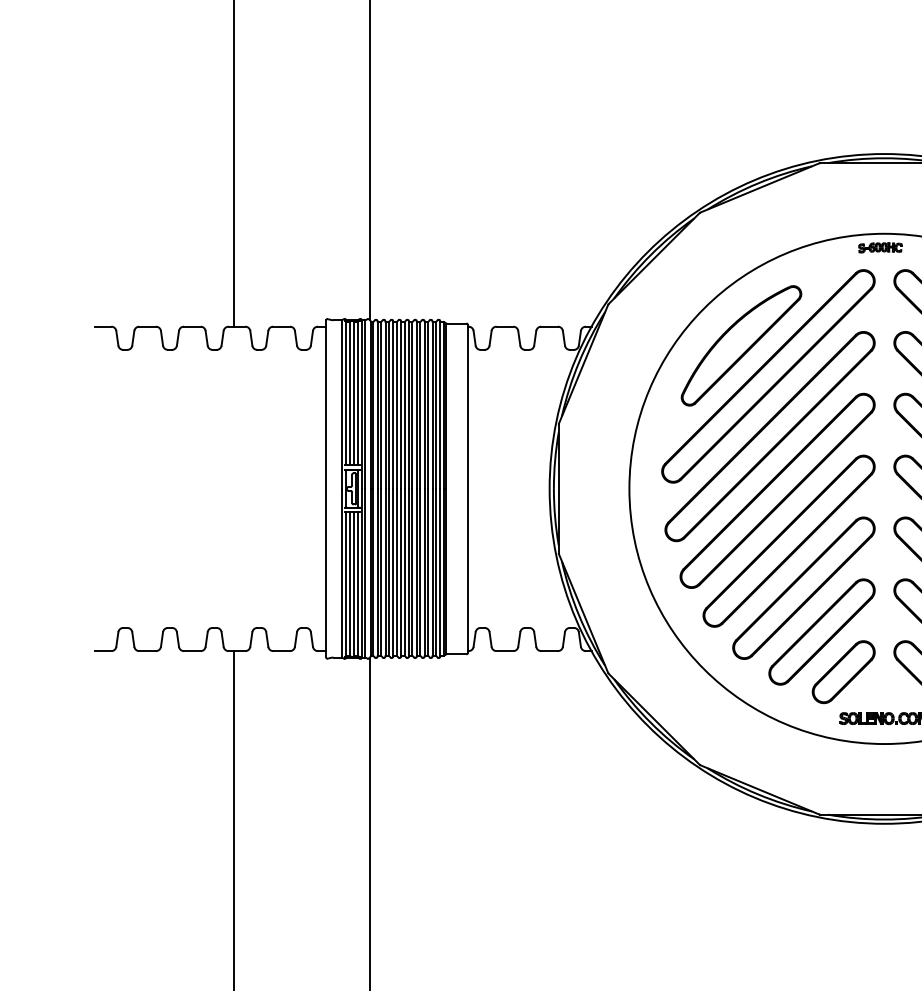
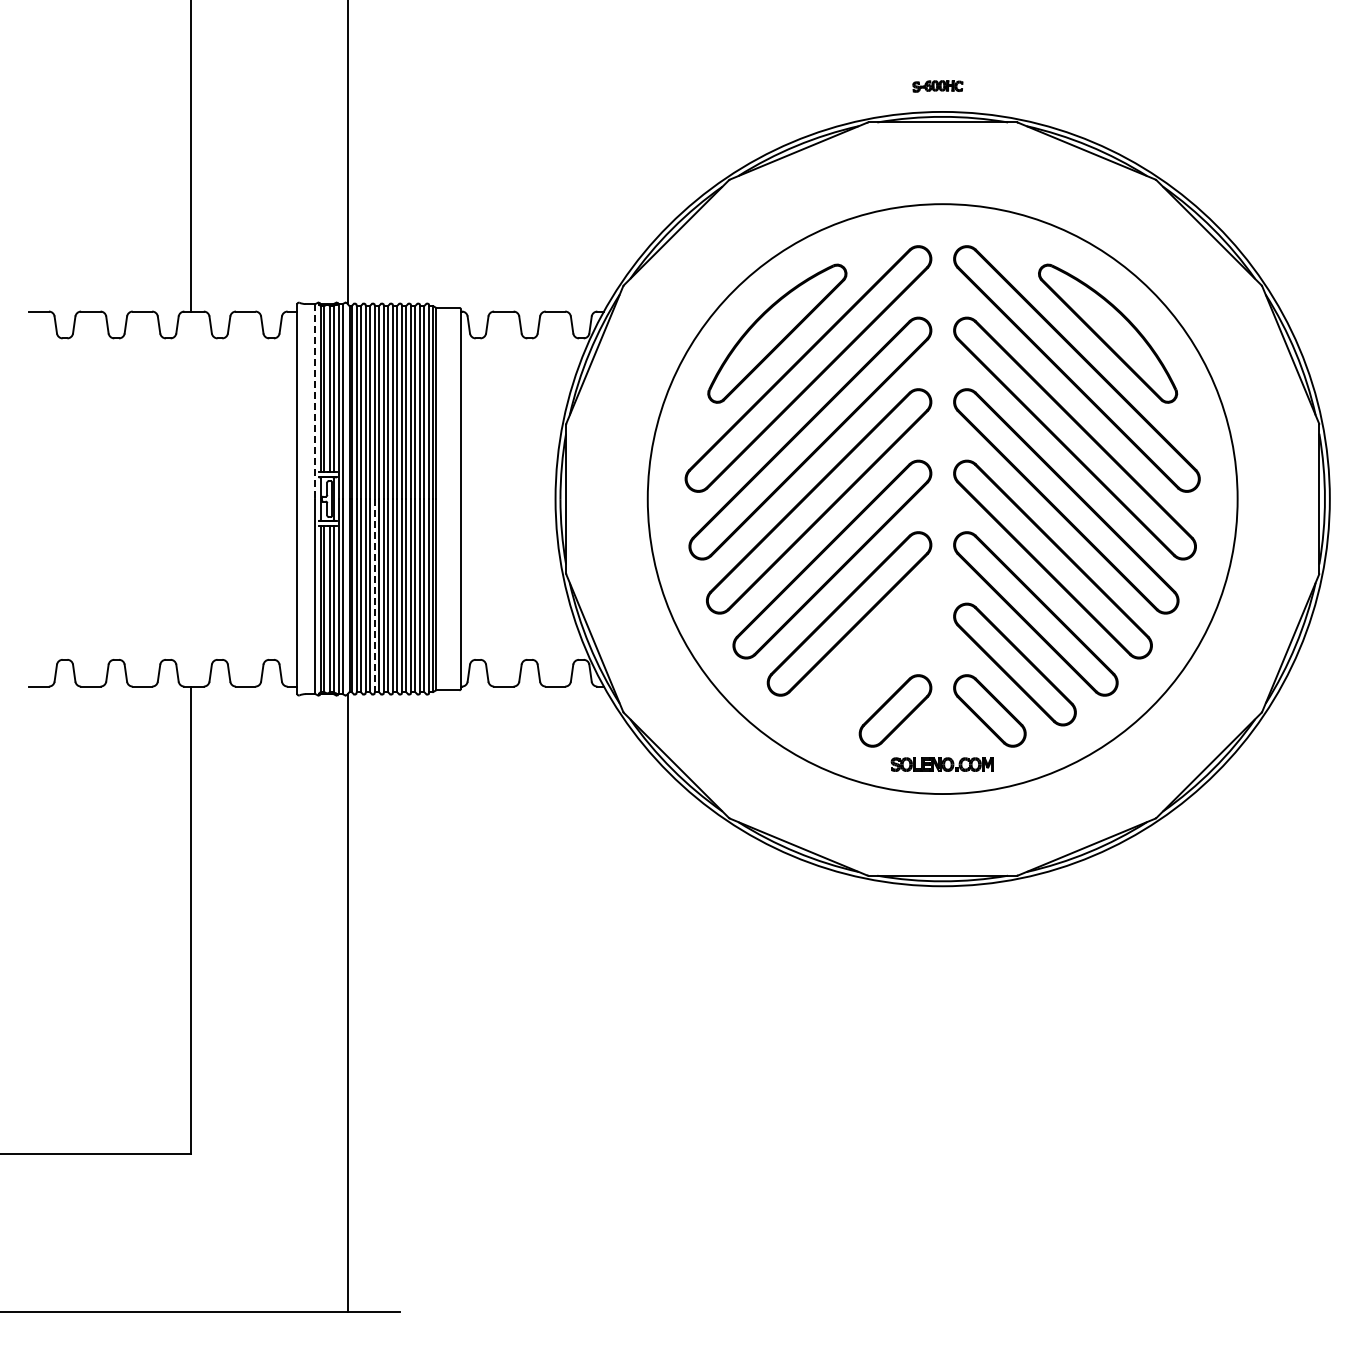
part: (880, 247) -> (937, 86), moved
line: (341, 404) -> (315, 401), solid -> dashed
line: (393, 573) -> (374, 596), solid -> dashed
part: (822, 631) -> (870, 664), removed

